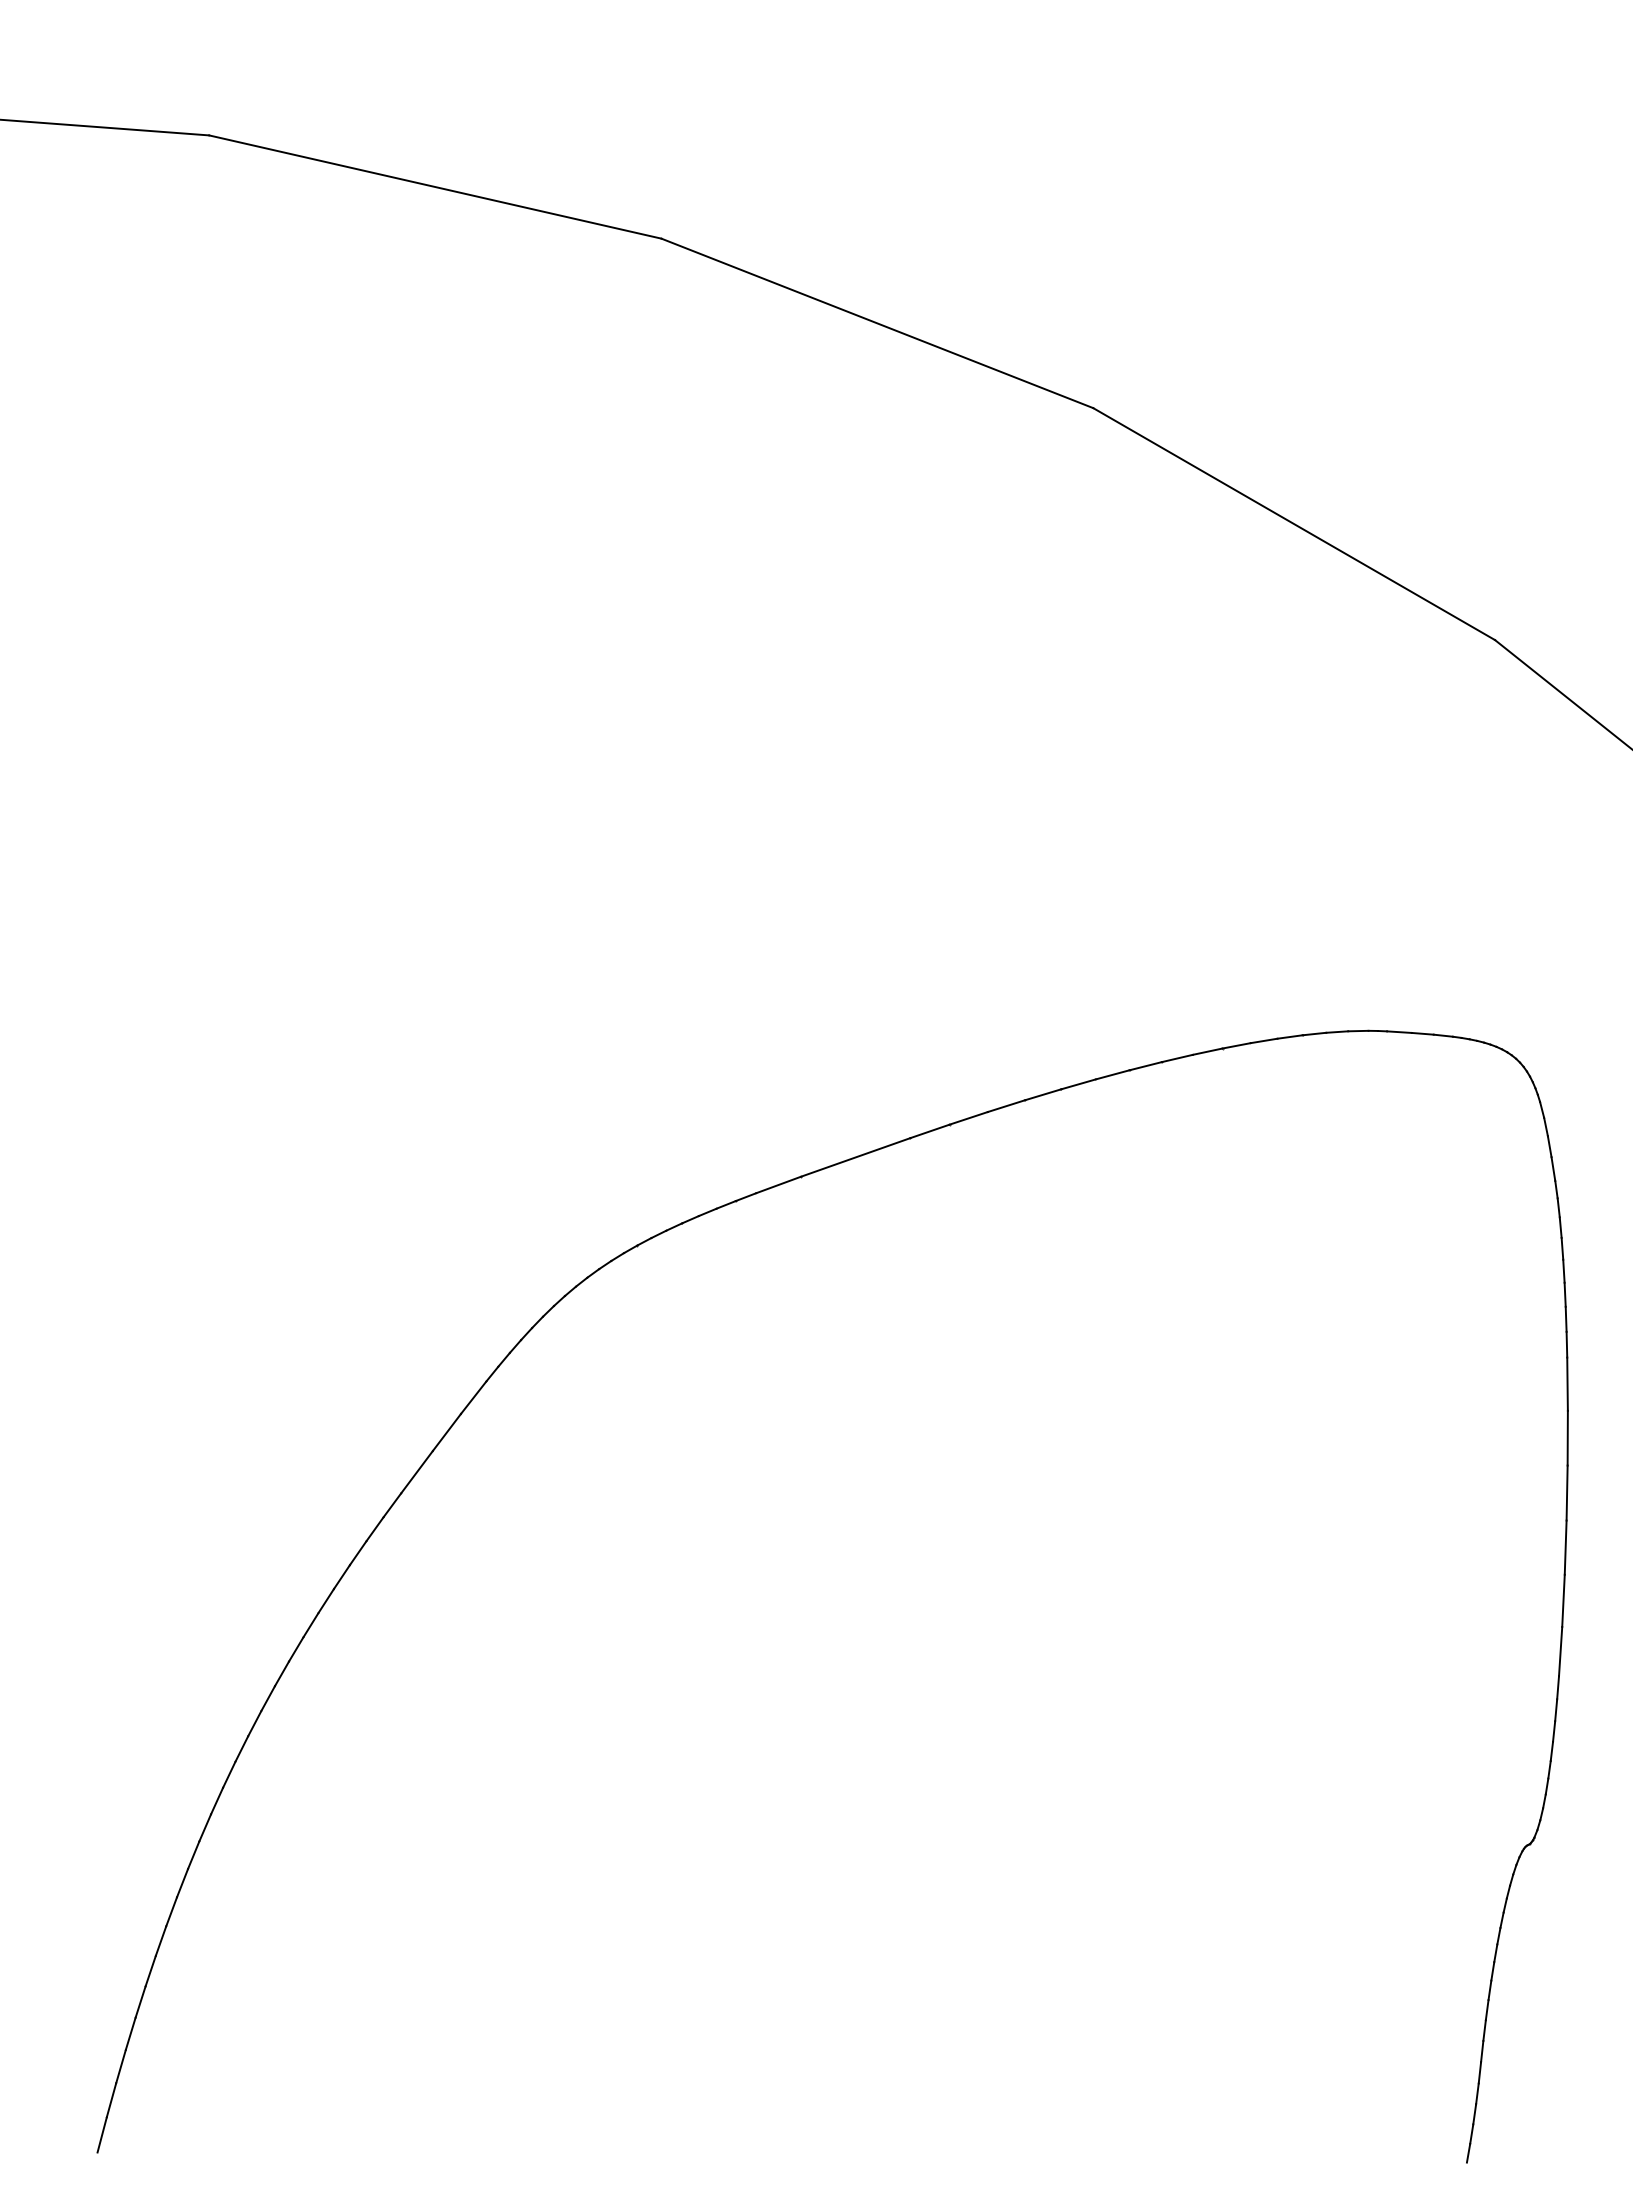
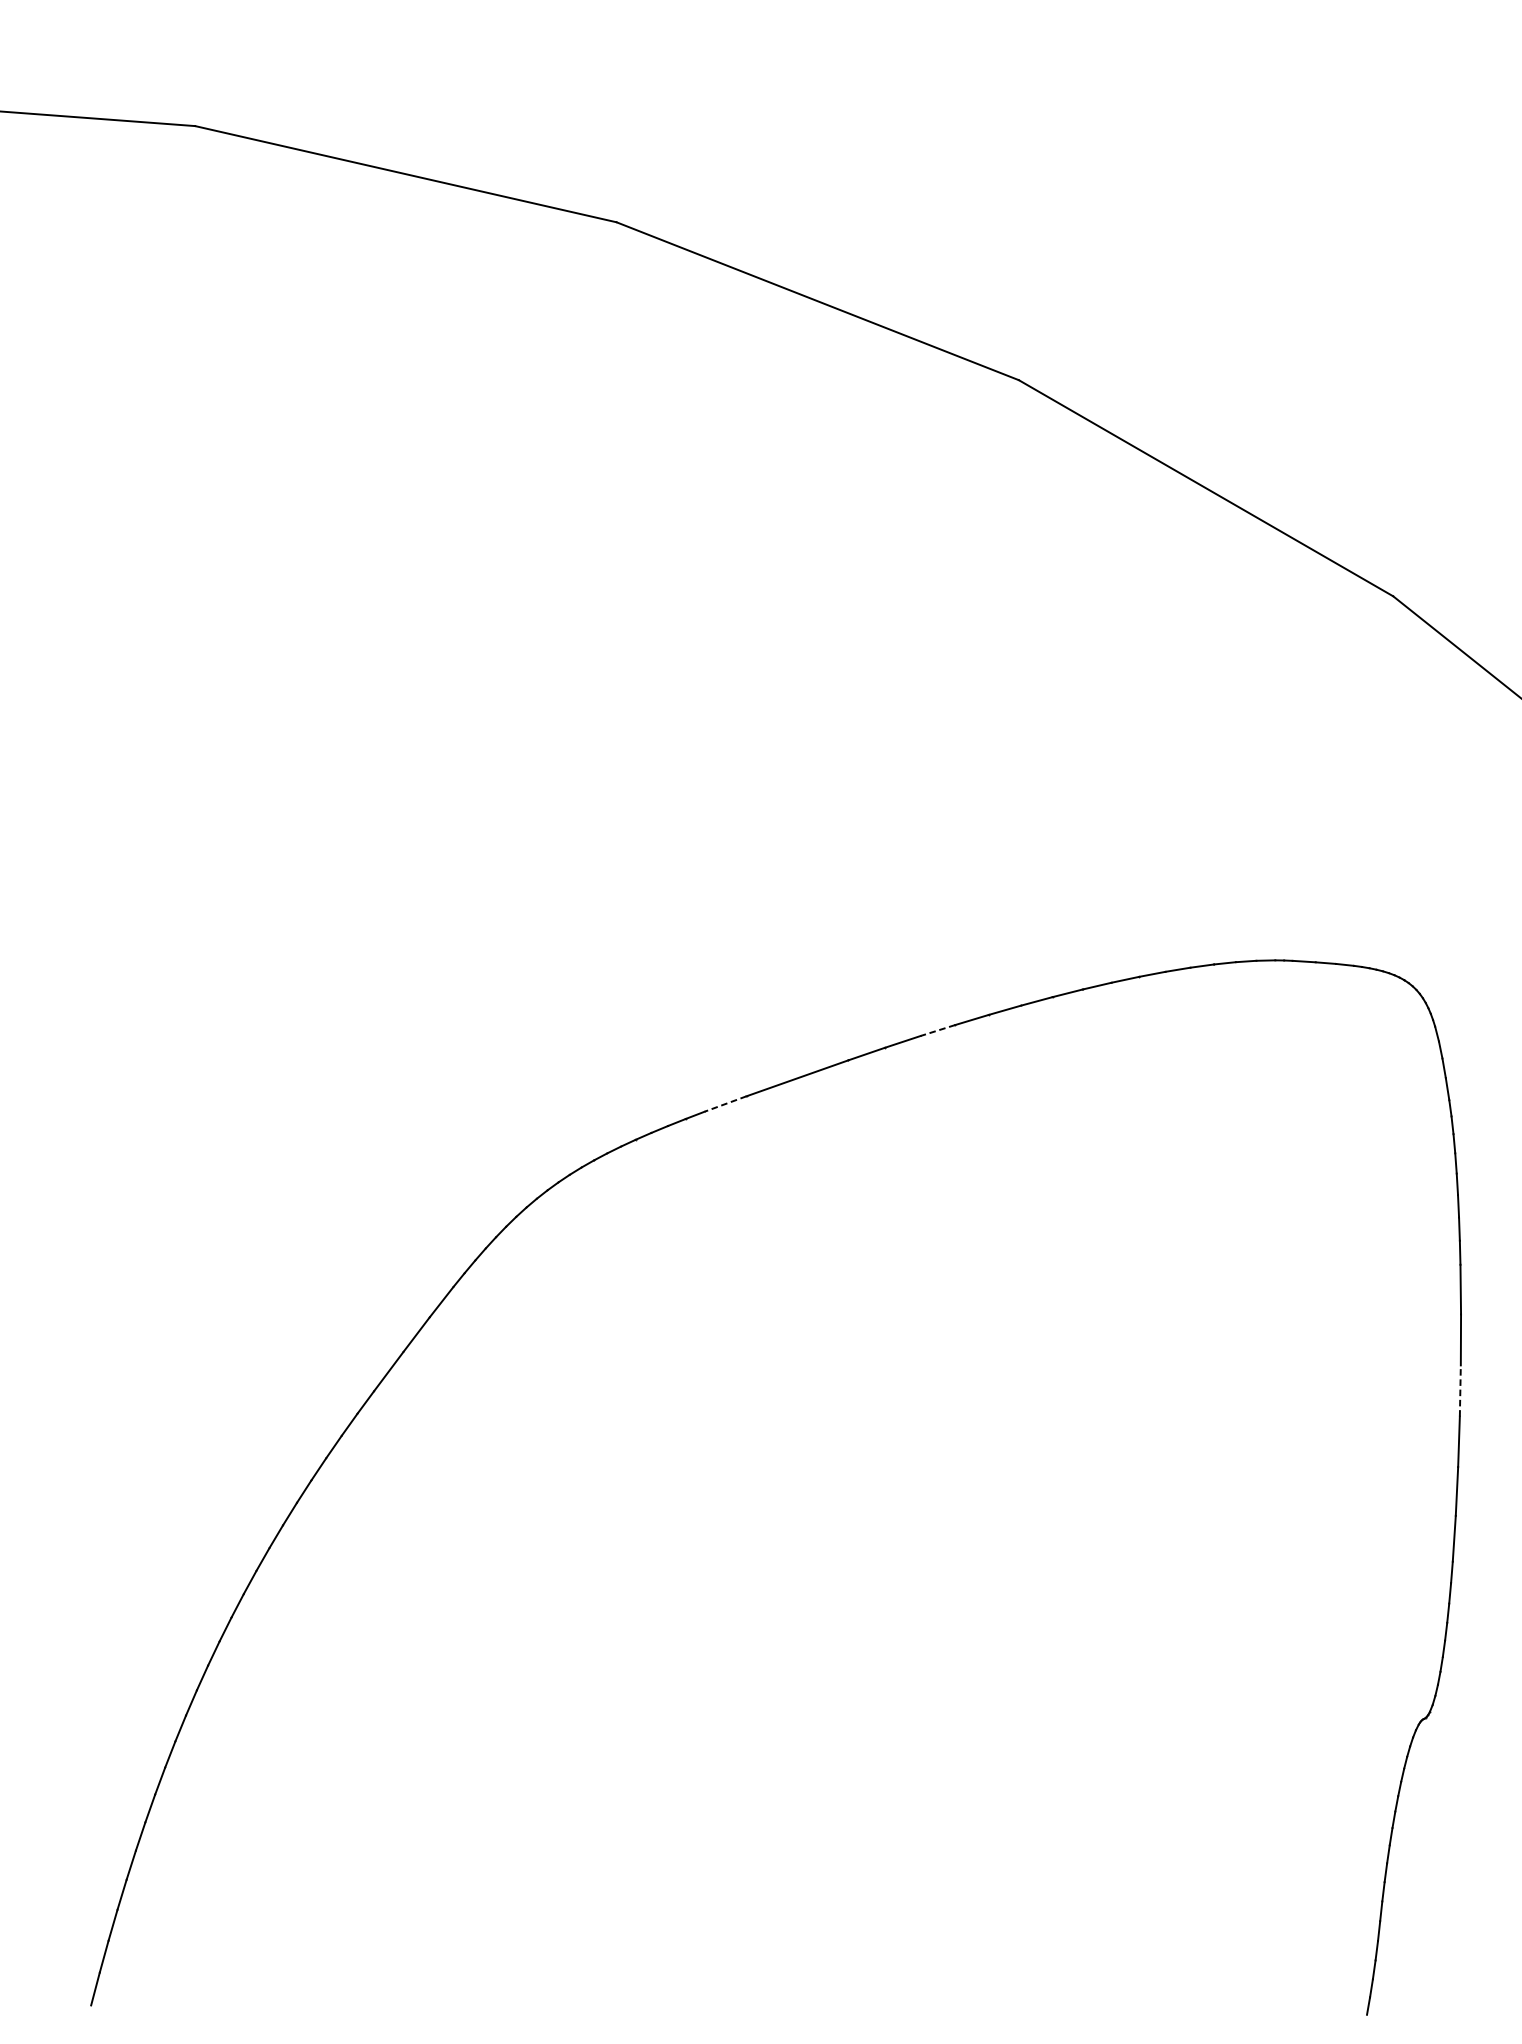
line: (1005, 1106) -> (937, 1030), solid -> dashed
line: (778, 1184) -> (725, 1103), solid -> dashed
line: (1567, 1493) -> (1460, 1391), solid -> dashed

